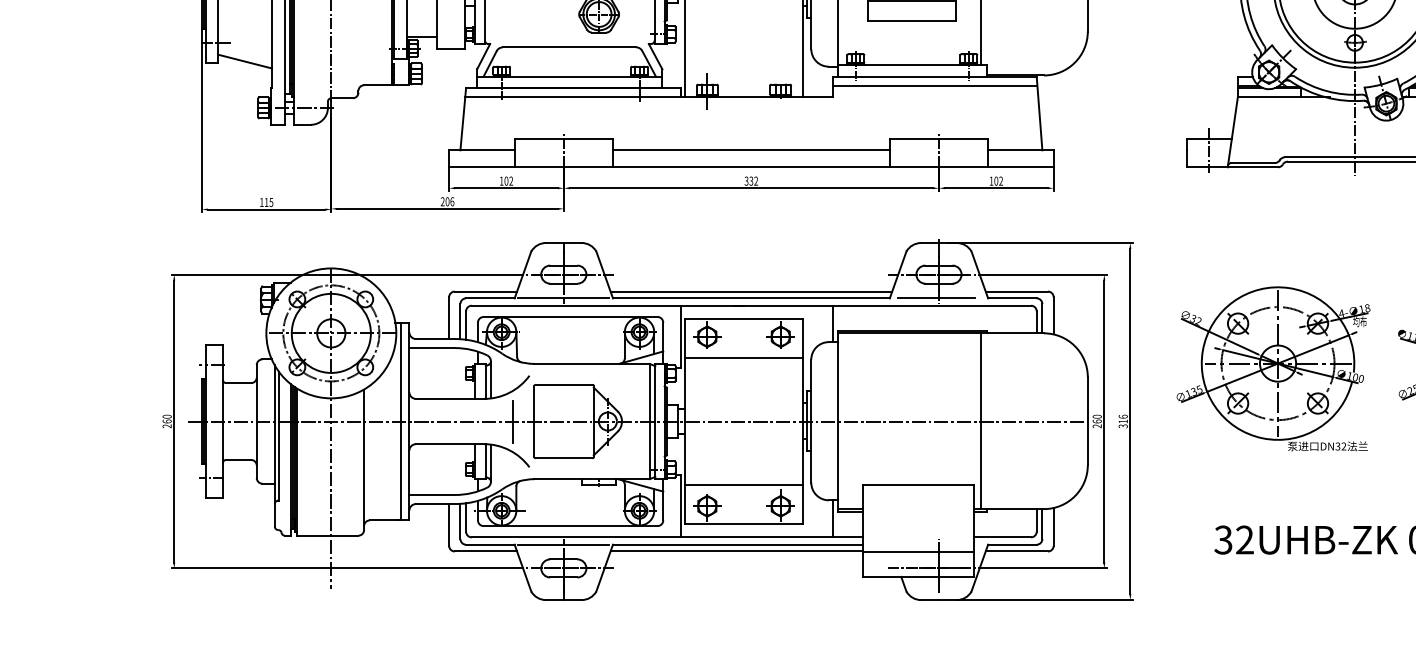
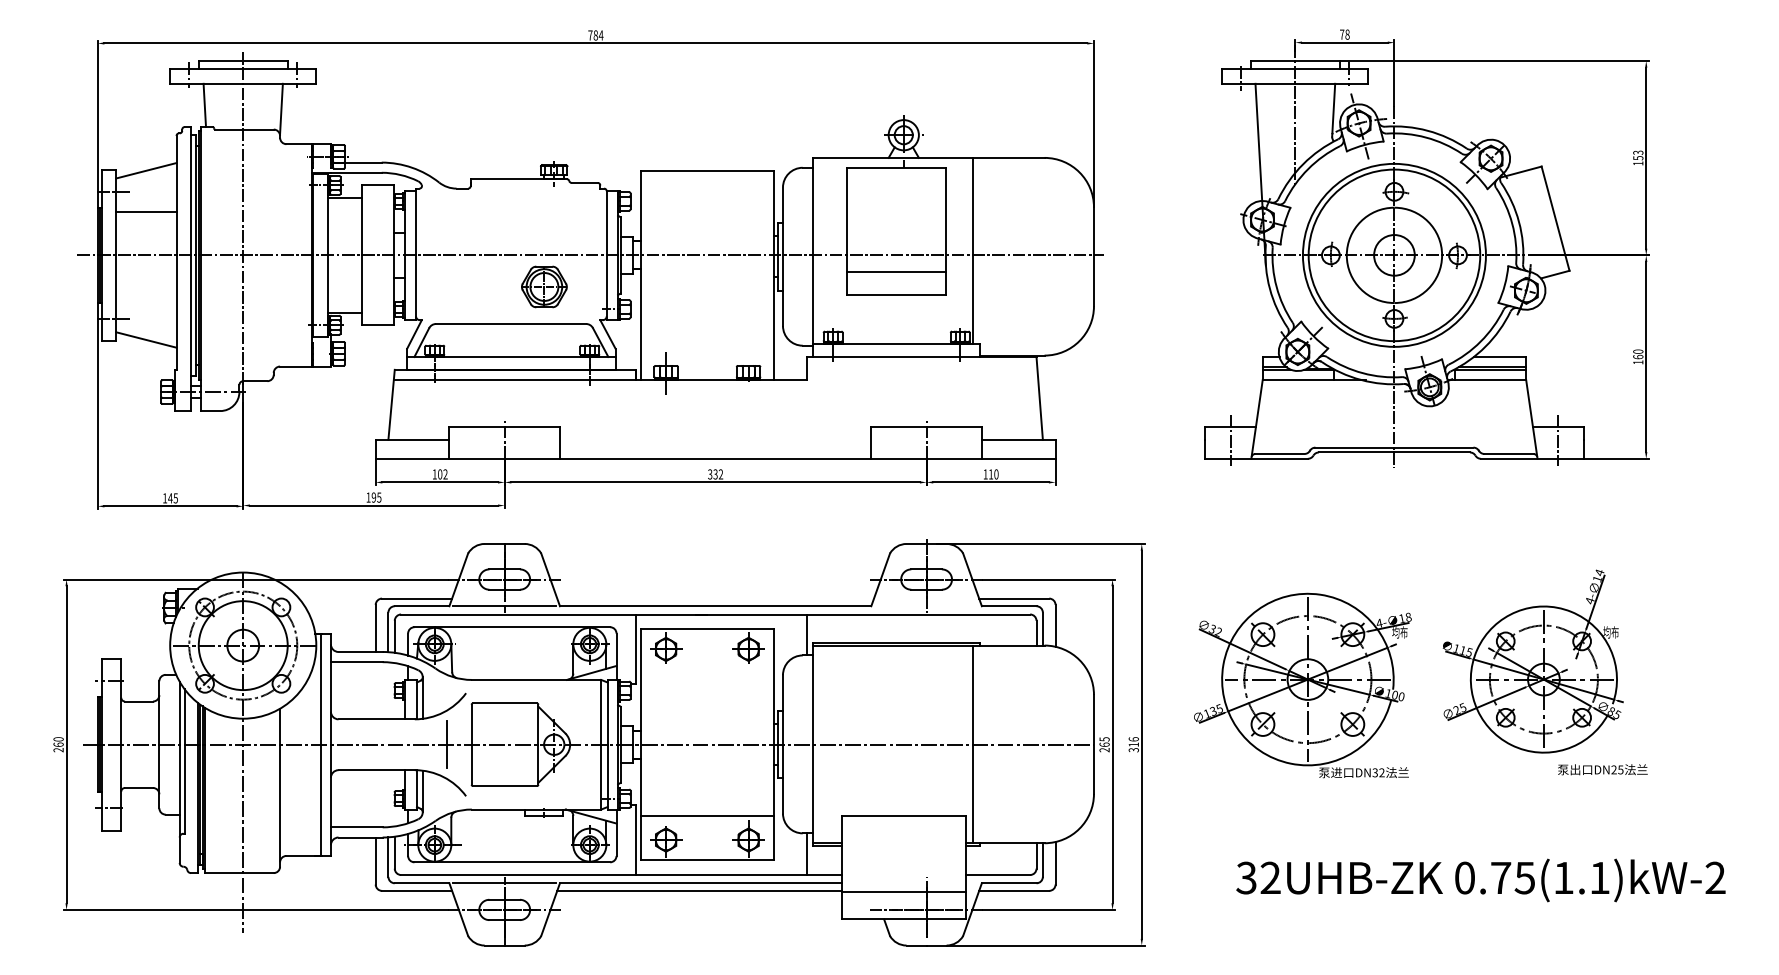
line: (935, 86) -> (922, 367), removed
line: (751, 150) -> (715, 439), removed
text: (998, 181) -> (993, 474), 102 -> 110
text: (447, 201) -> (373, 497), 206 -> 195
text: (266, 202) -> (170, 498), 115 -> 145
line: (751, 291) -> (715, 598), removed
line: (936, 298) -> (923, 606), removed
line: (744, 358) -> (707, 673), removed
text: (1097, 416) -> (1104, 739), 260 -> 265

